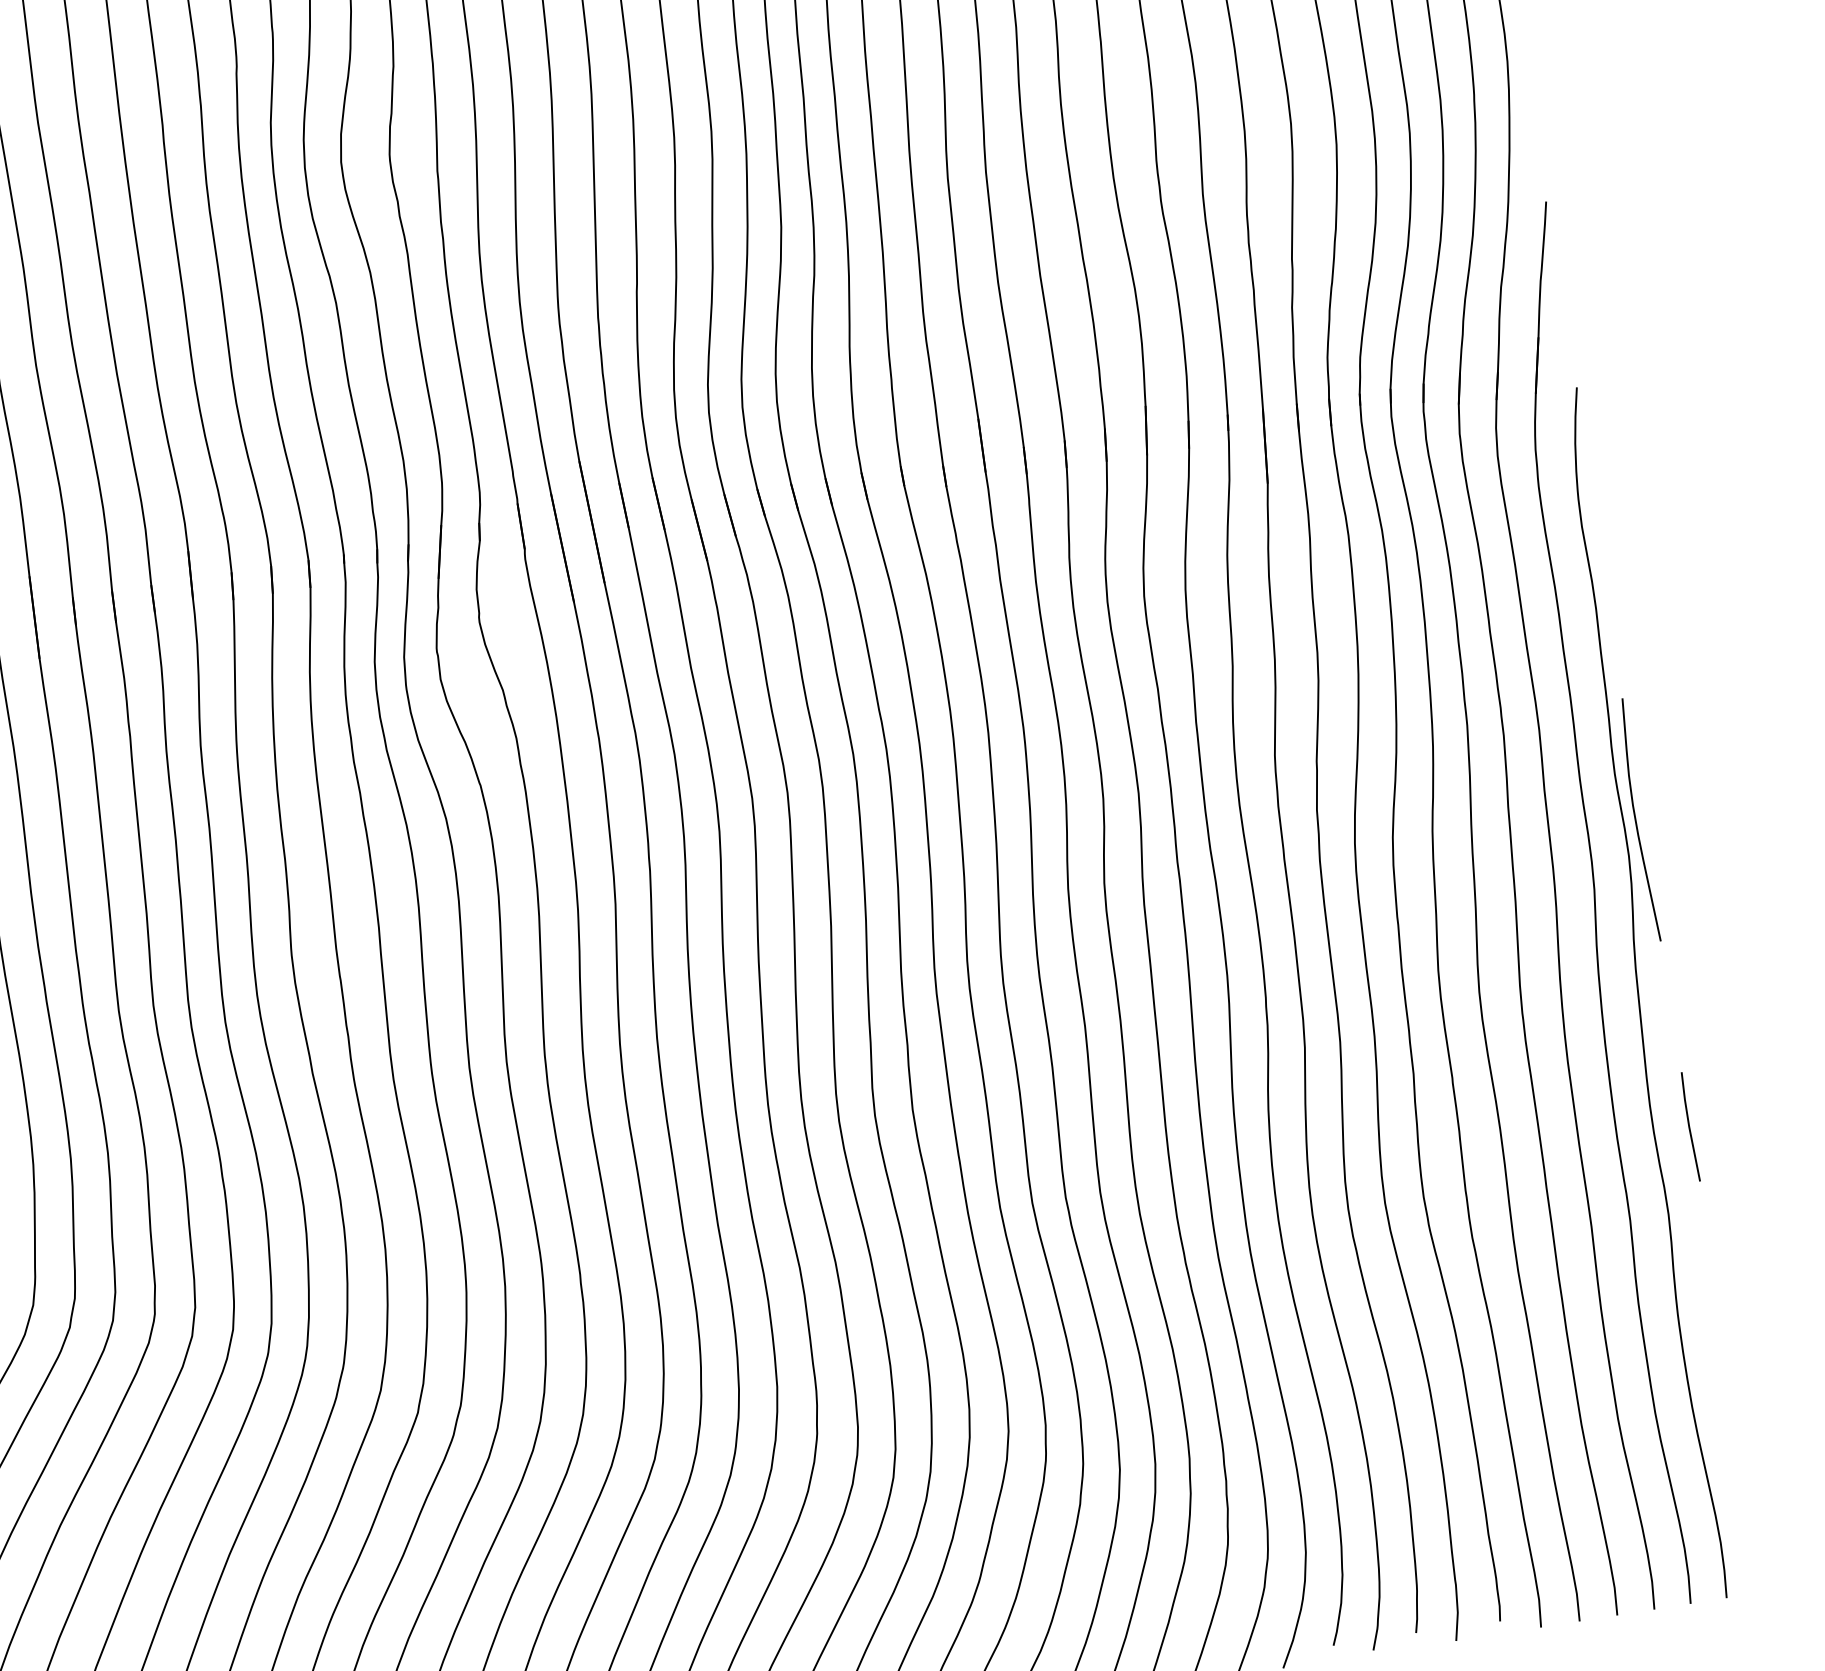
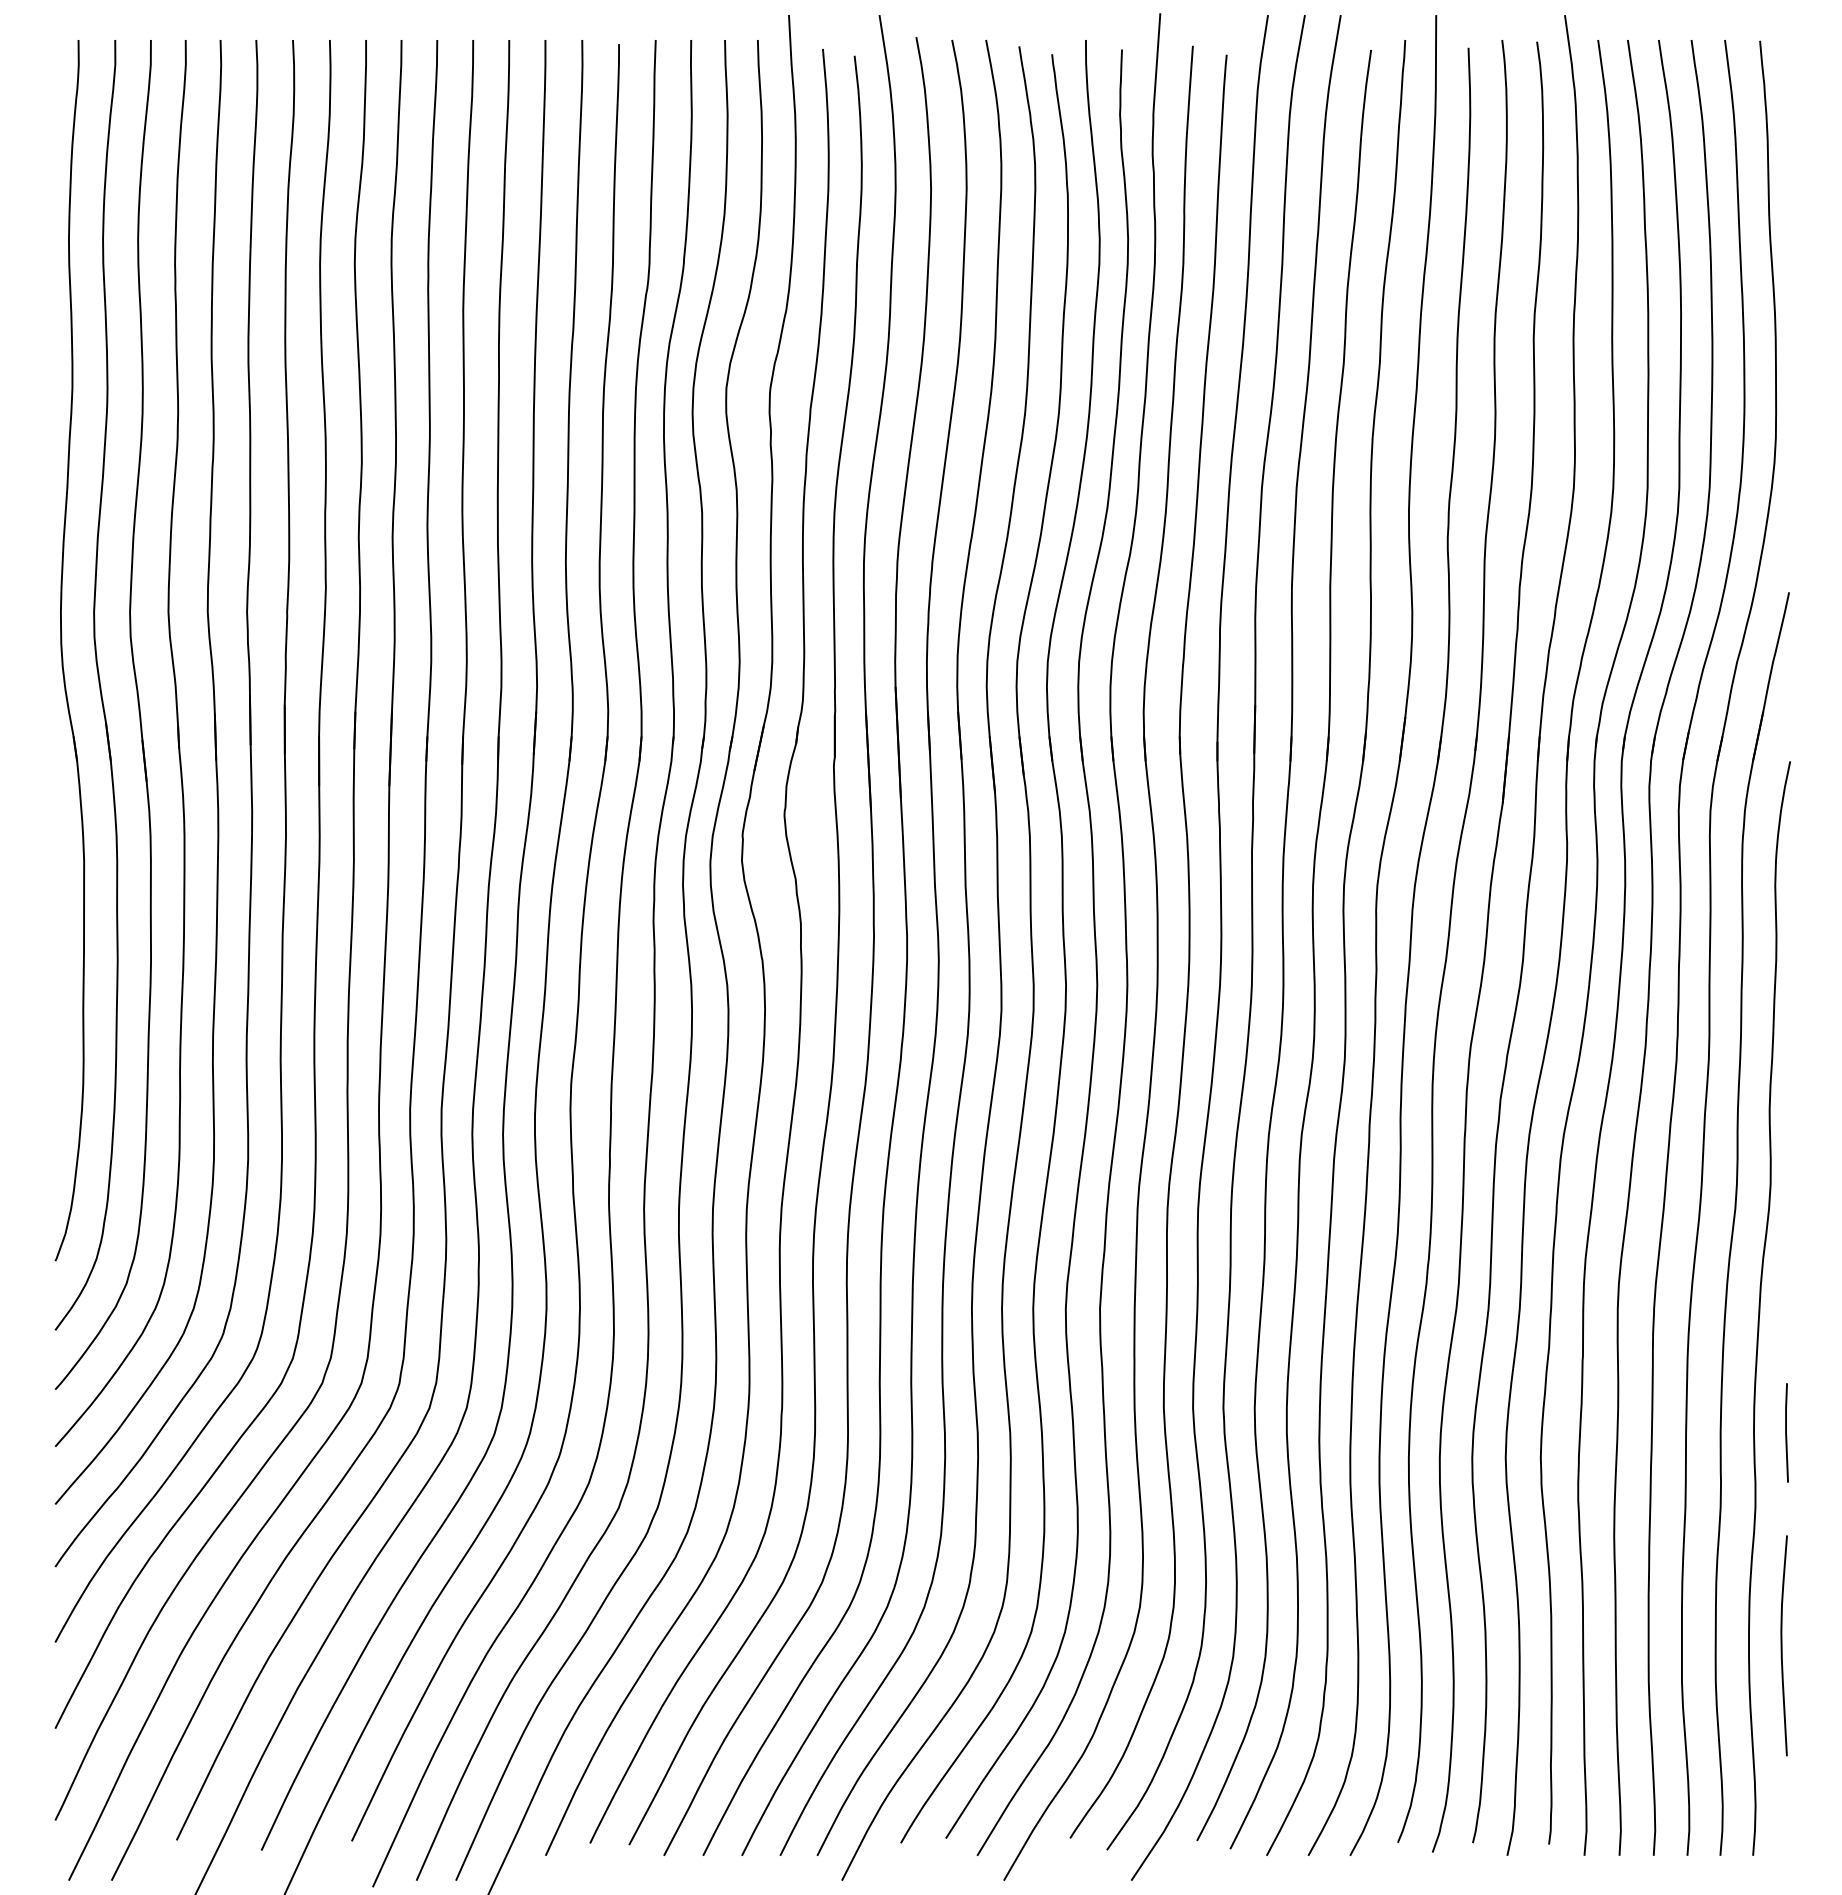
curve: (1636, 820) -> (1782, 1645), moved

